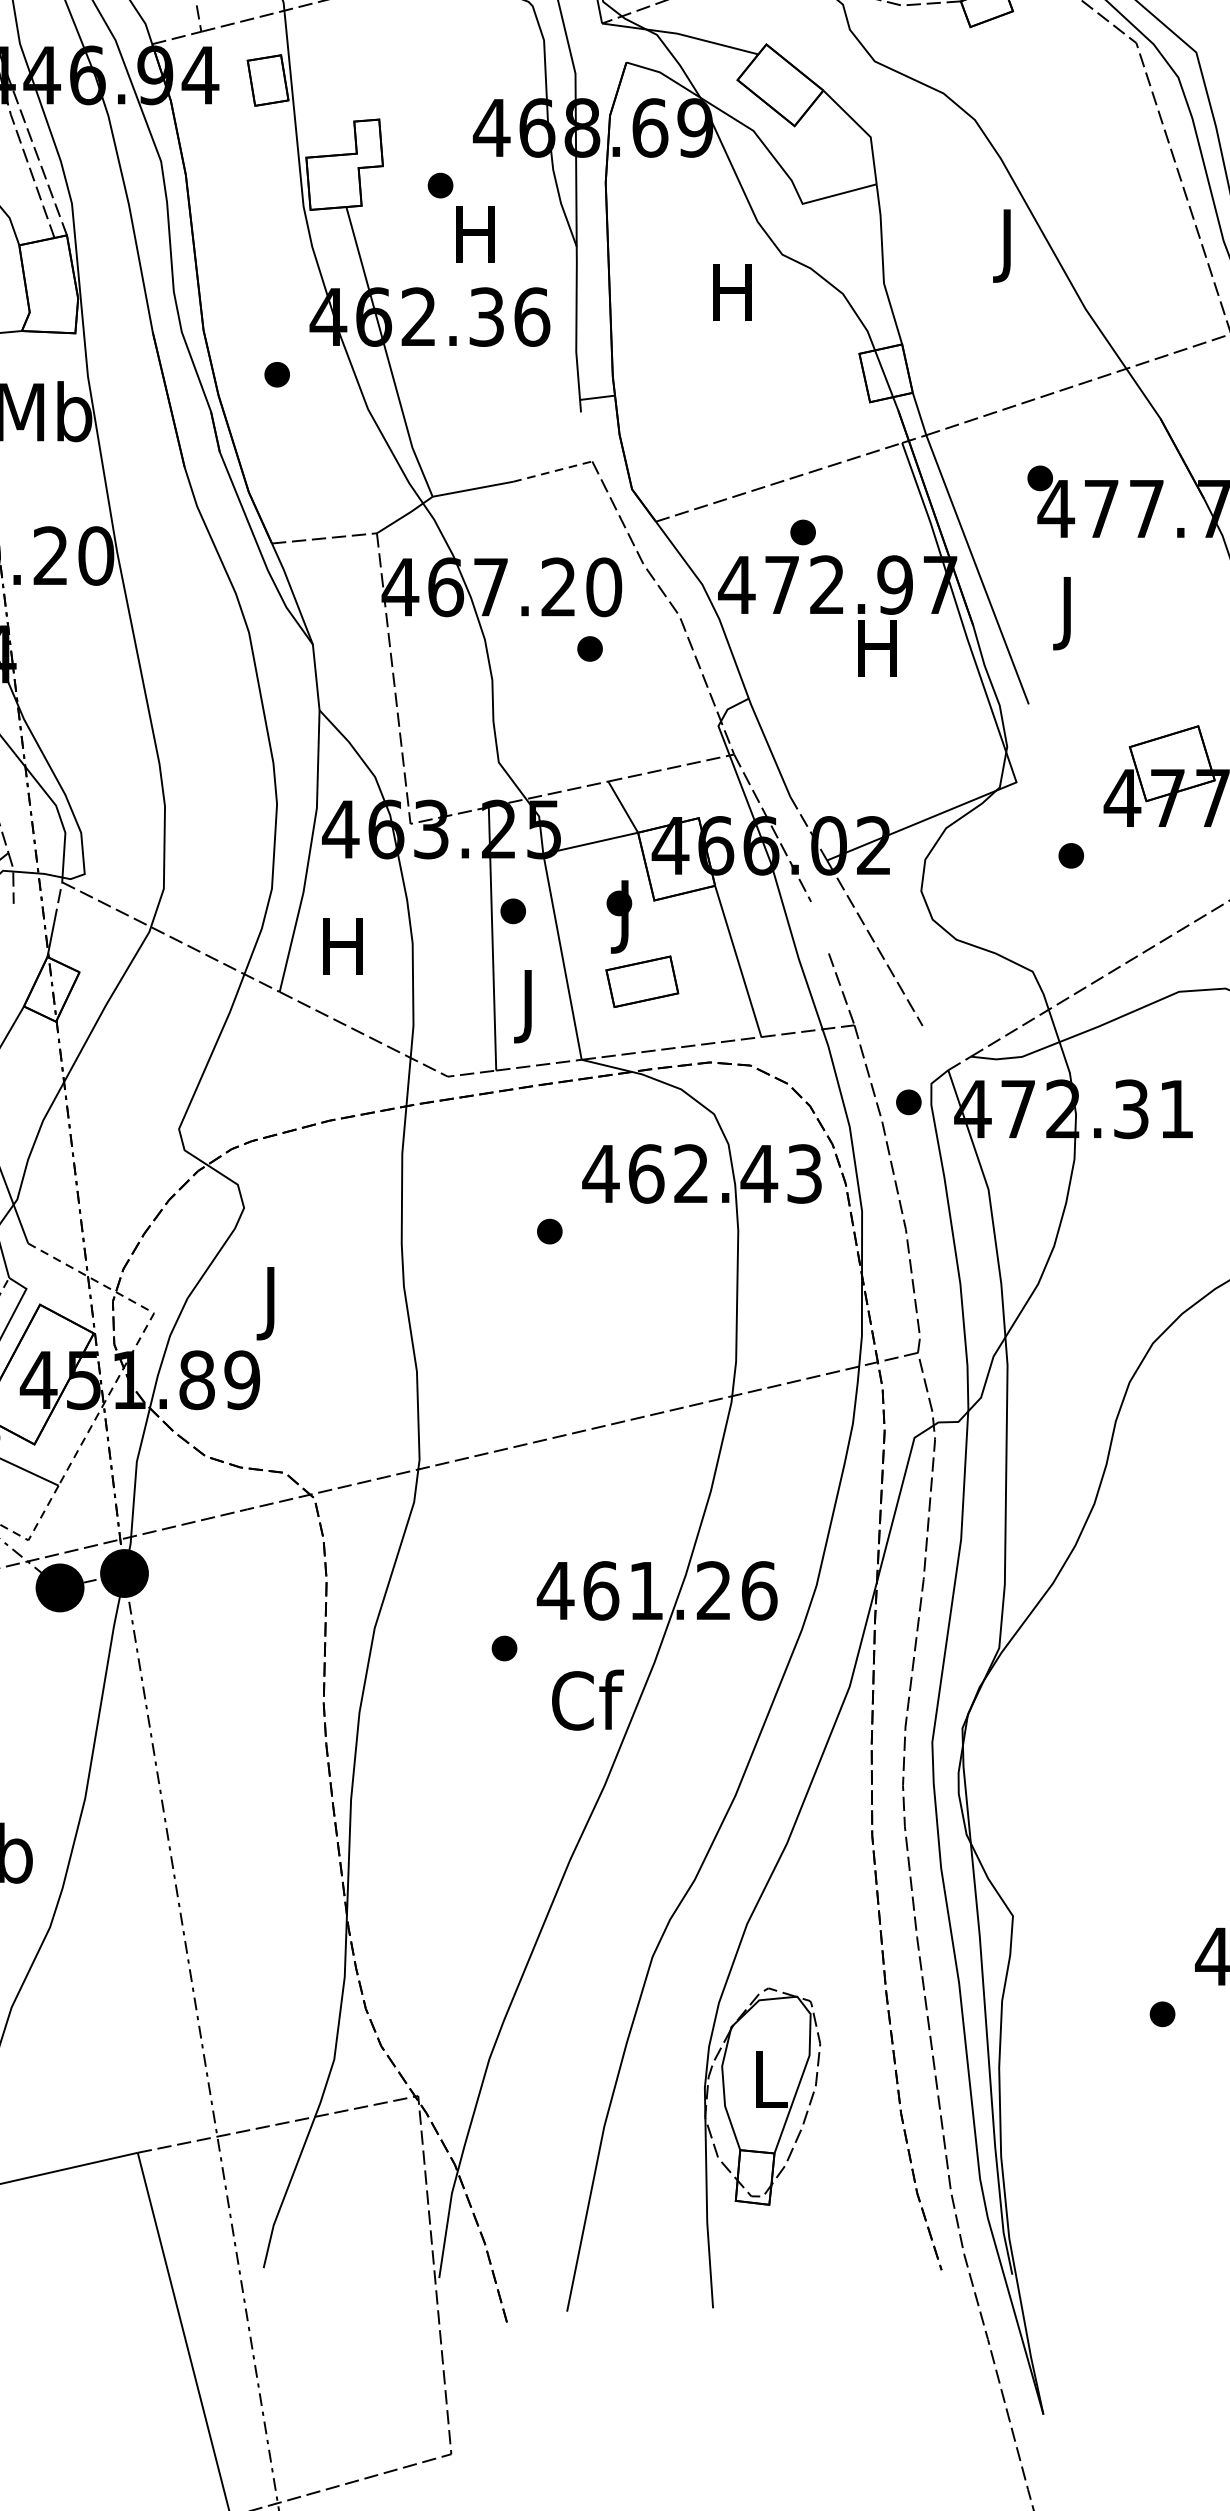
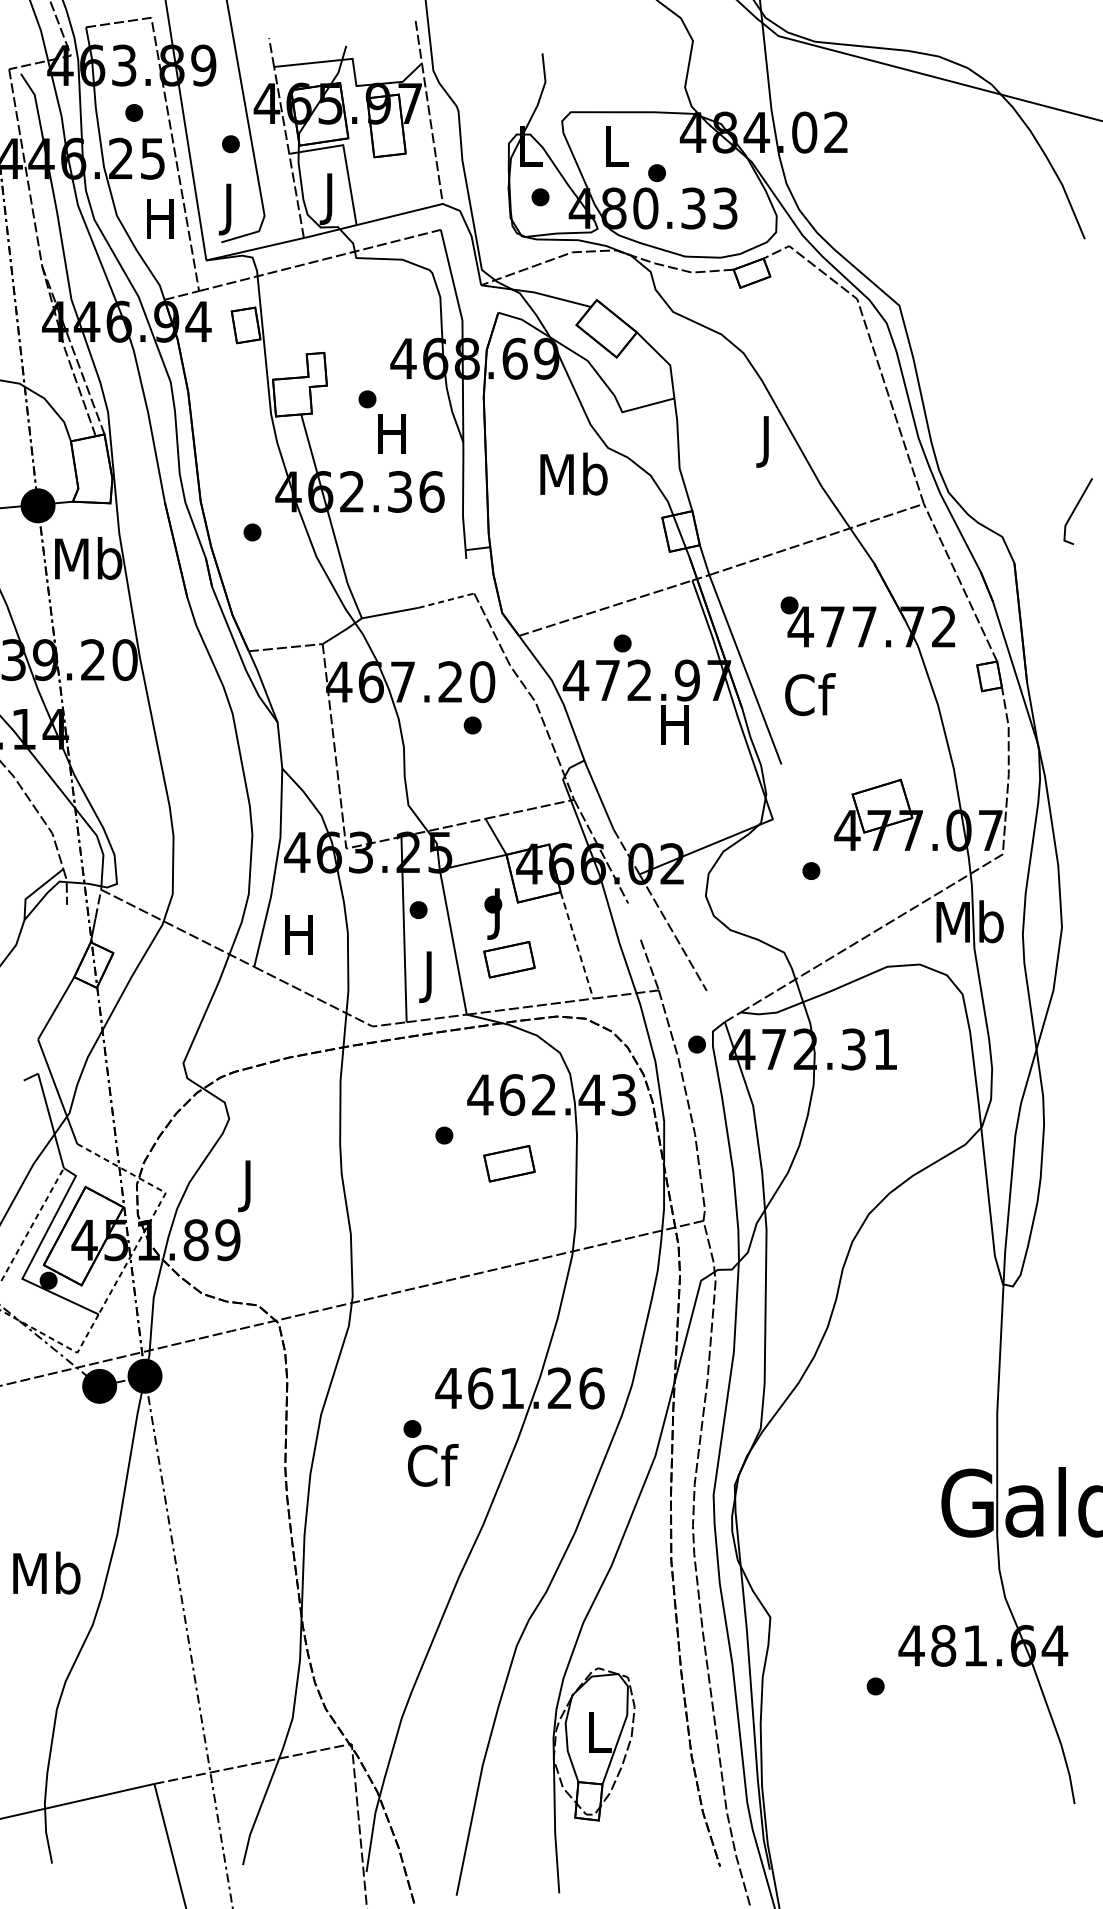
text: (733, 290) -> (573, 473), H -> Mb
text: (1069, 612) -> (810, 699), J -> Cf
line: (738, 961) -> (577, 945), solid -> dashed
part: (642, 1271) -> (509, 1163), added
text: (588, 1698) -> (433, 1464), moved

